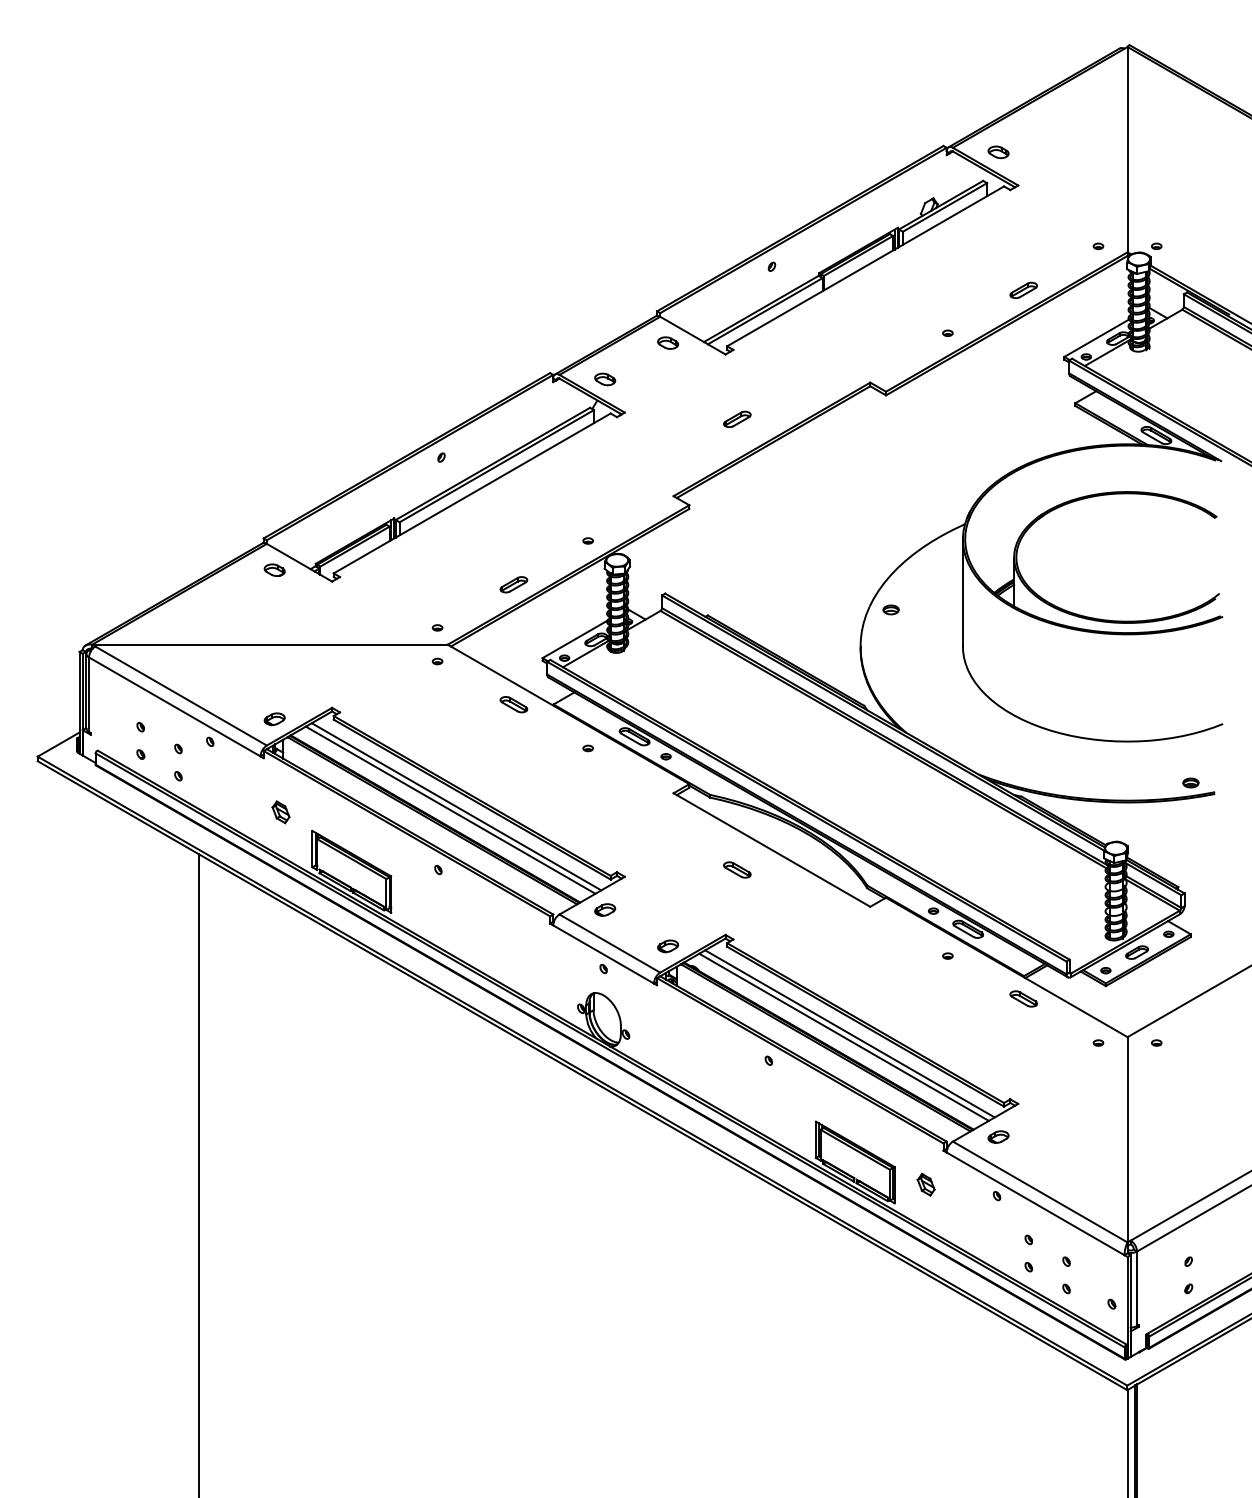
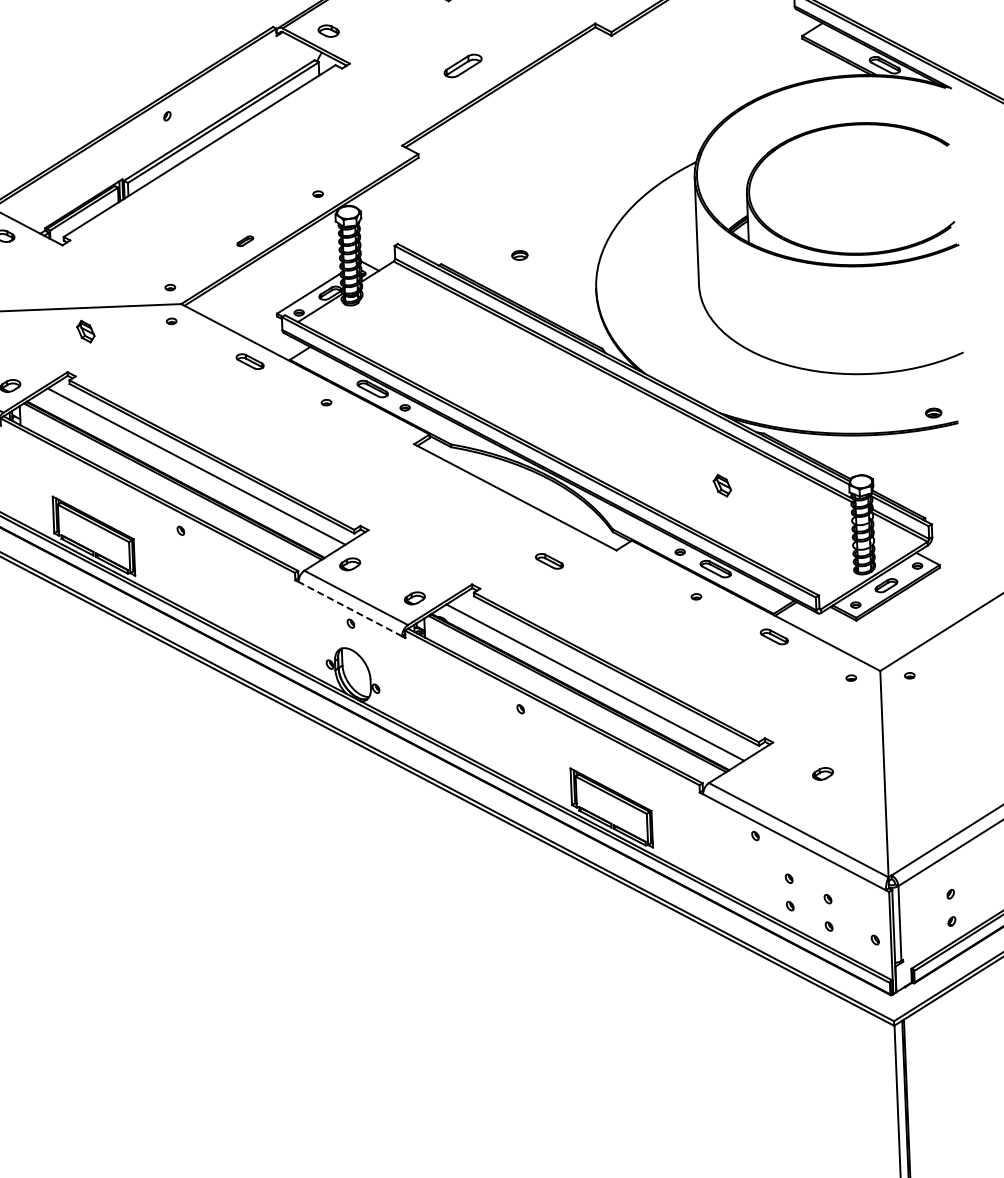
part: (737, 419) -> (463, 66), size x1.4
part: (513, 584) -> (244, 240), size x0.6
part: (890, 609) -> (519, 255), moved
line: (450, 809) -> (190, 469), removed
part: (280, 812) -> (85, 331), moved
part: (737, 869) -> (549, 560), moved
line: (603, 954) -> (350, 609), solid -> dashed
line: (849, 1033) -> (600, 678), removed
part: (998, 1136) -> (822, 773), moved
part: (925, 1184) -> (721, 485), moved

